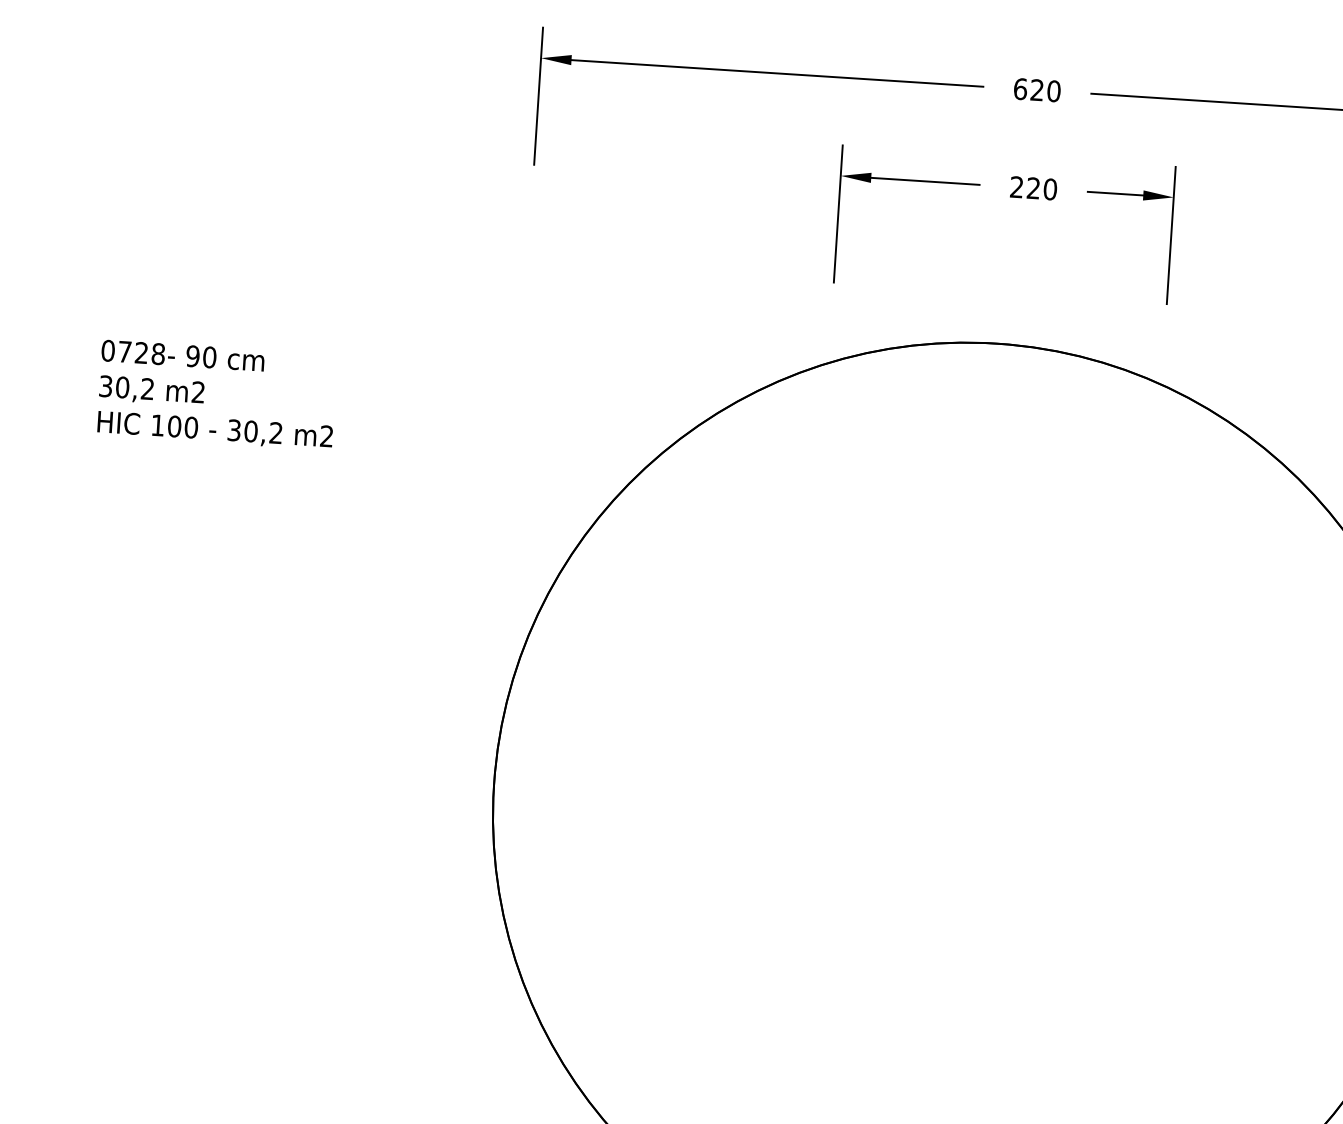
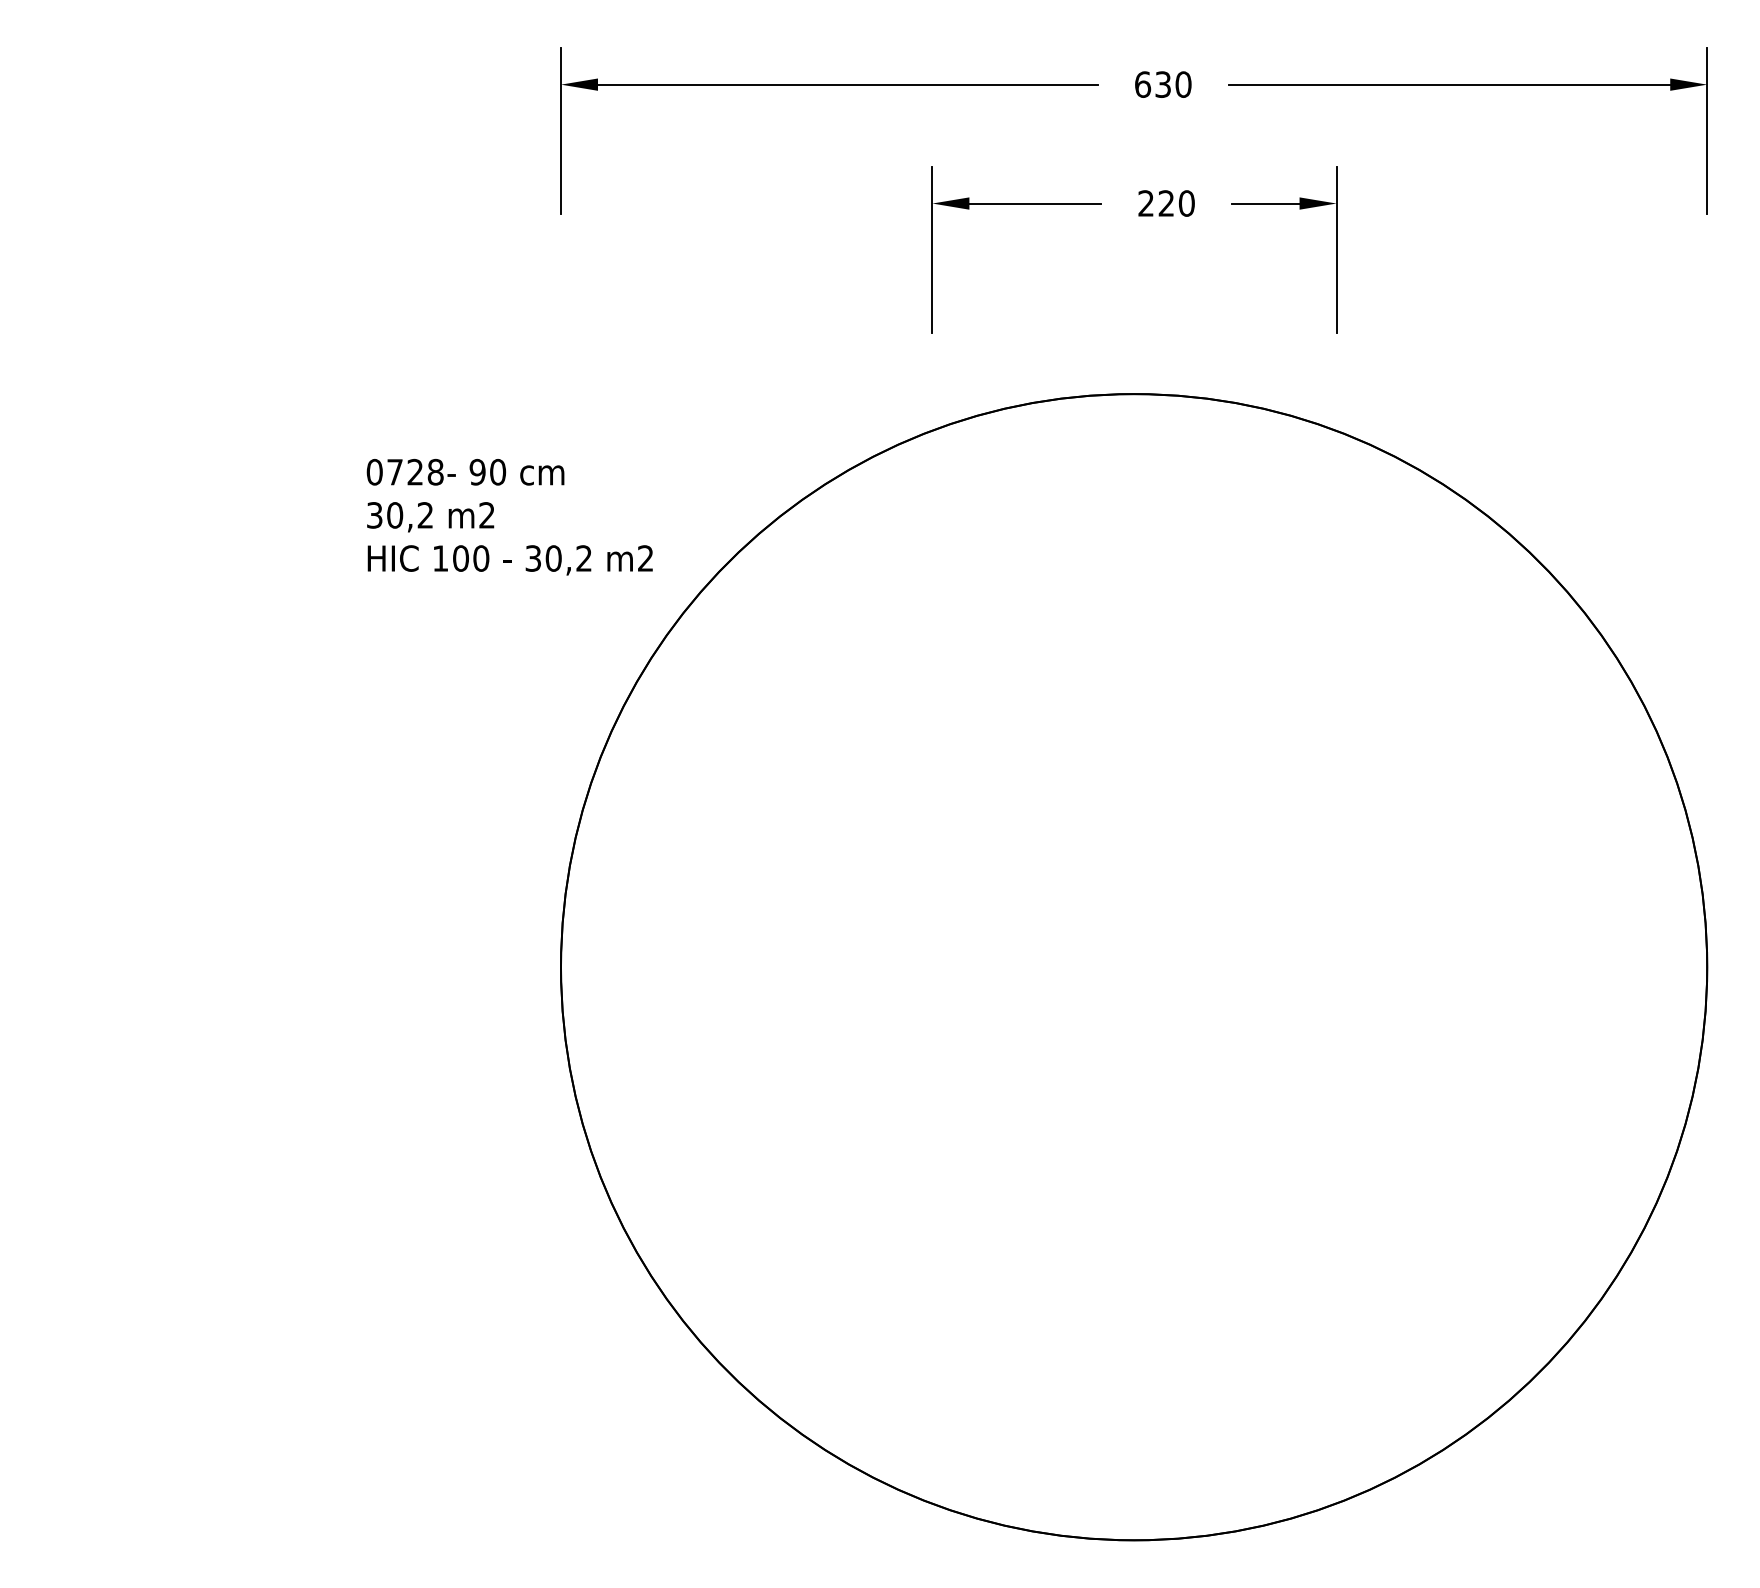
text: (1036, 90) -> (1162, 84), 620 -> 630
text: (216, 394) -> (509, 516), moved

